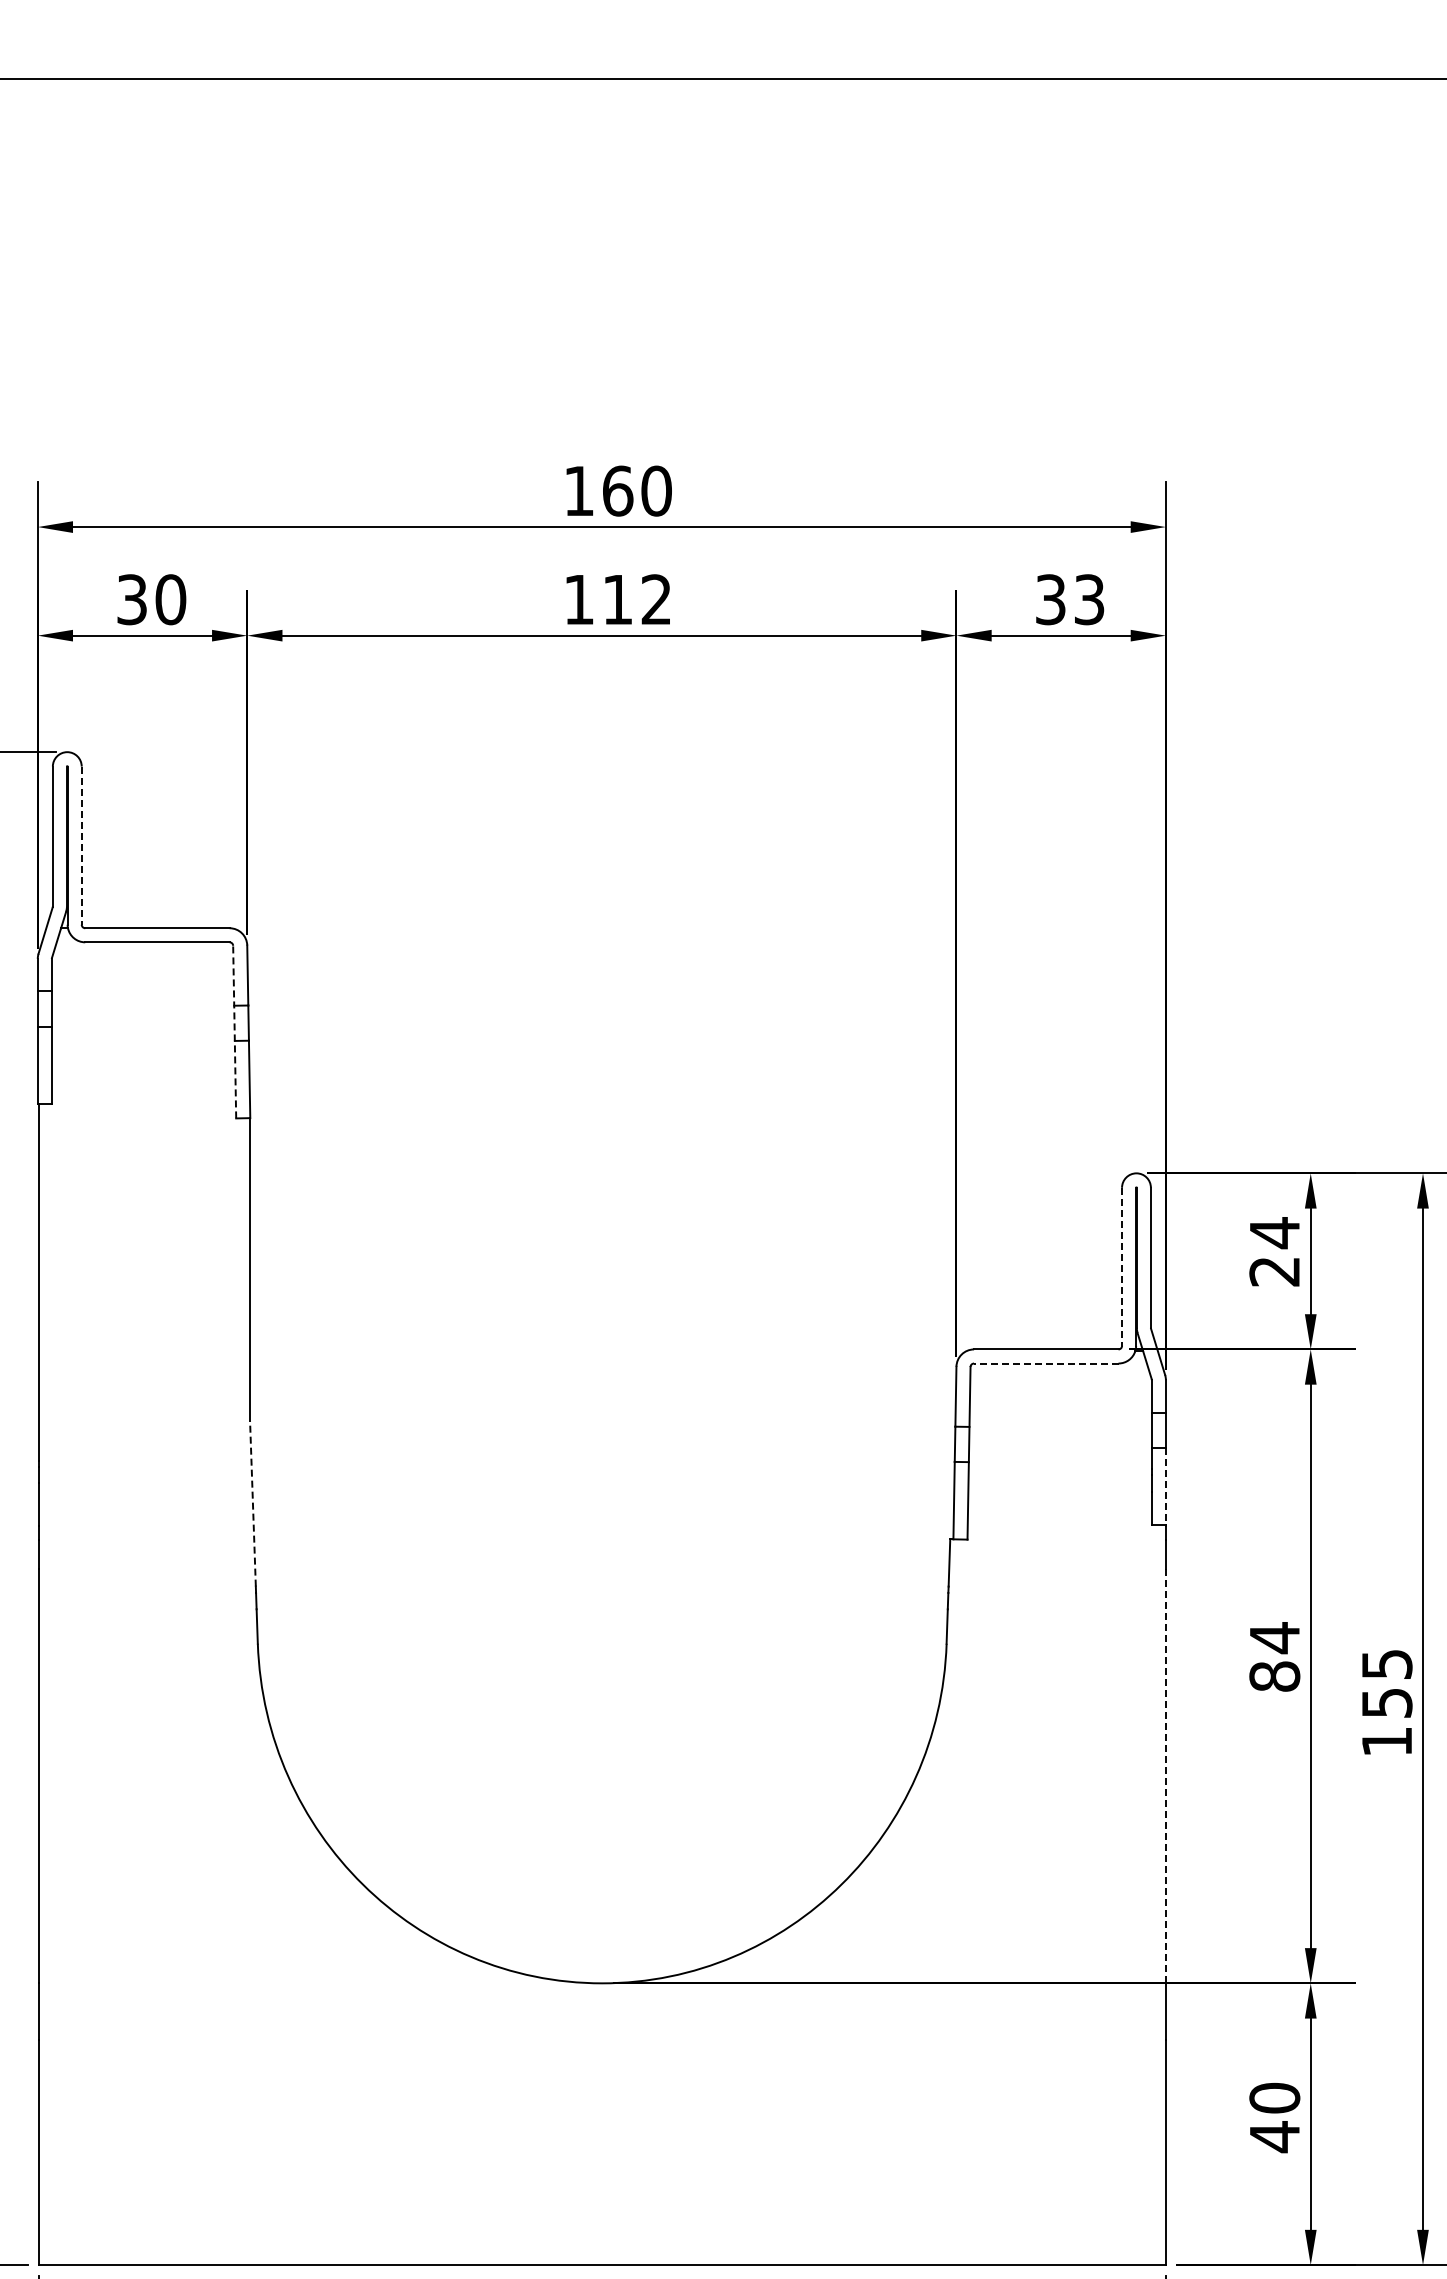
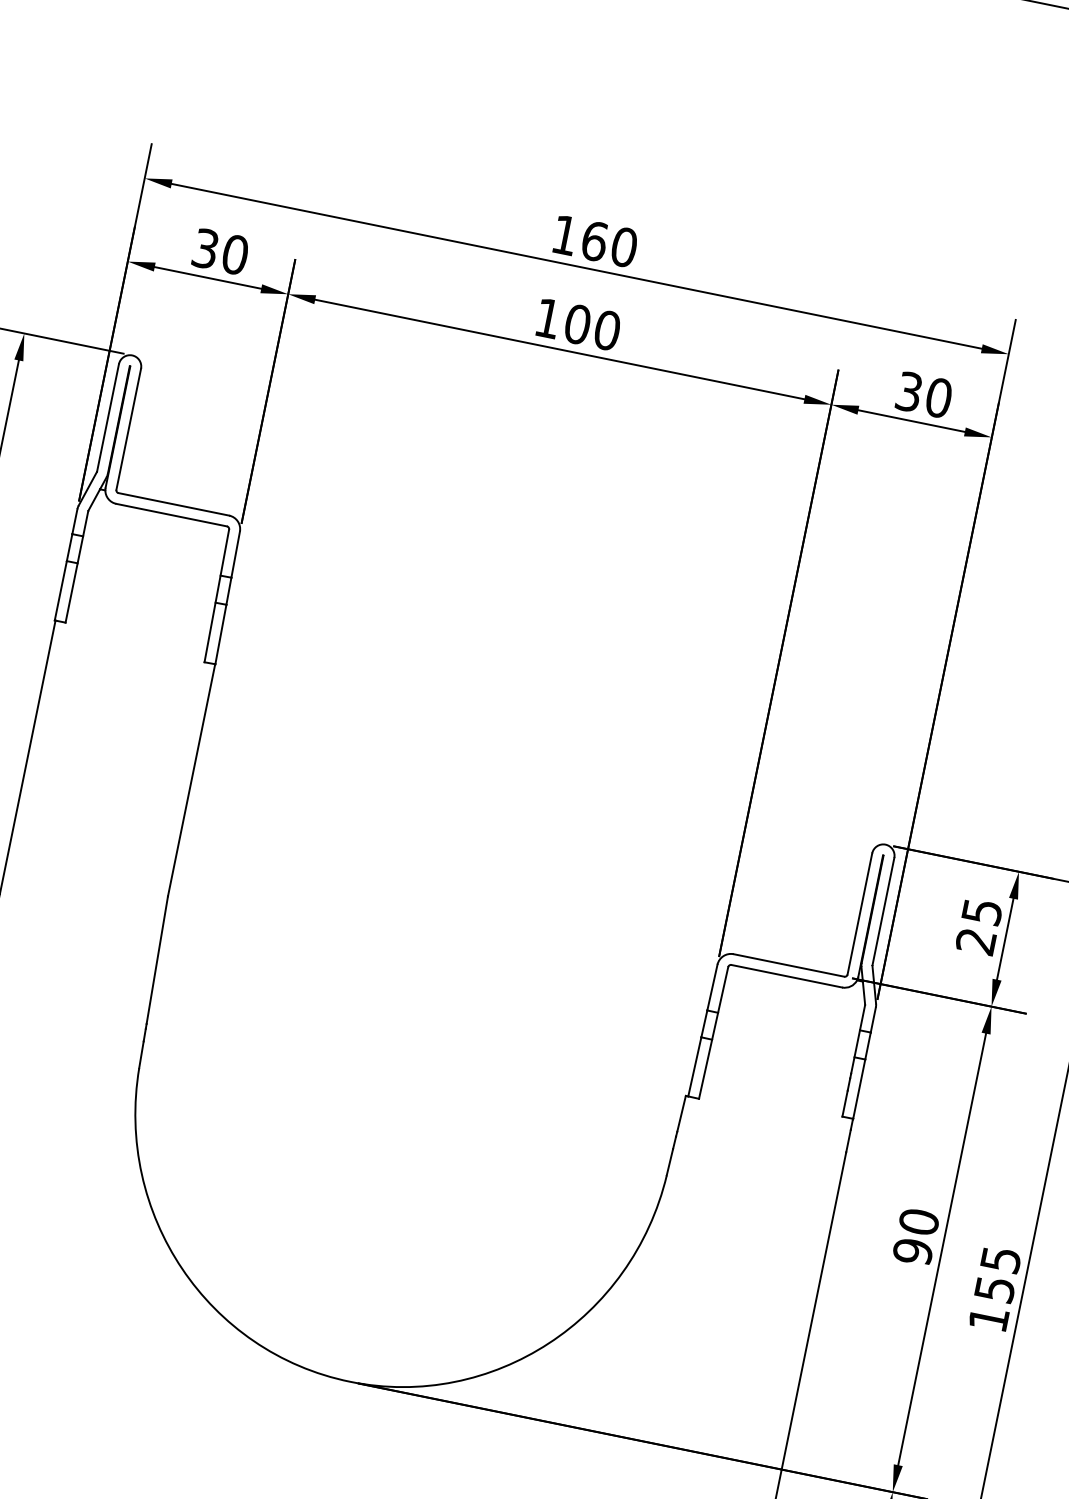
text: (636, 599) -> (592, 327), 112 -> 100
text: (1089, 599) -> (938, 397), 33 -> 30
line: (81, 846) -> (128, 429), dashed -> solid
line: (234, 1031) -> (216, 595), dashed -> solid
text: (1275, 1233) -> (982, 912), 24 -> 25
line: (1122, 1267) -> (860, 914), dashed -> solid
line: (1045, 1363) -> (786, 976), dashed -> solid
line: (1165, 1486) -> (858, 1089), dashed -> solid
line: (252, 1503) -> (157, 959), dashed -> solid
text: (1274, 1657) -> (915, 1236), 84 -> 90
line: (1165, 1776) -> (813, 1311), dashed -> solid

